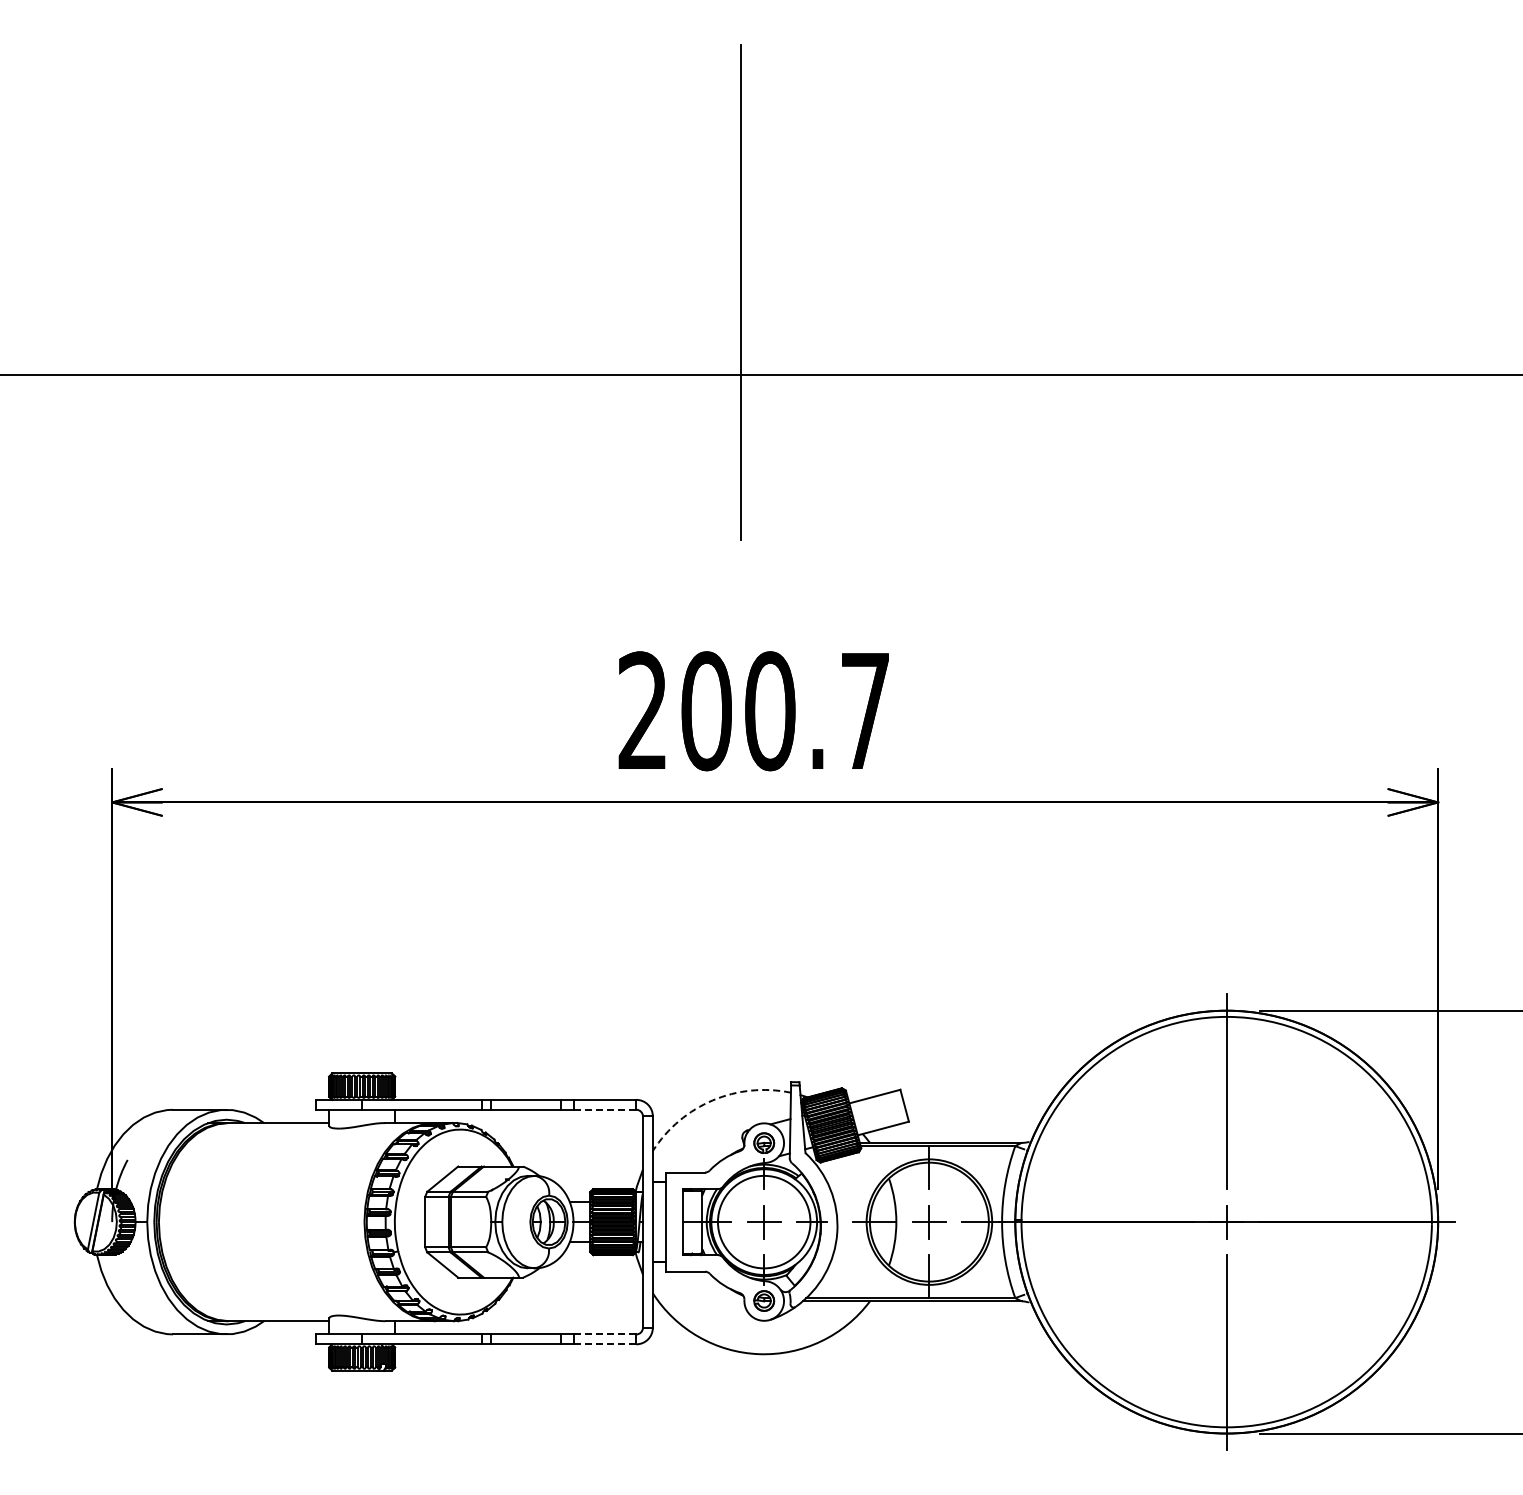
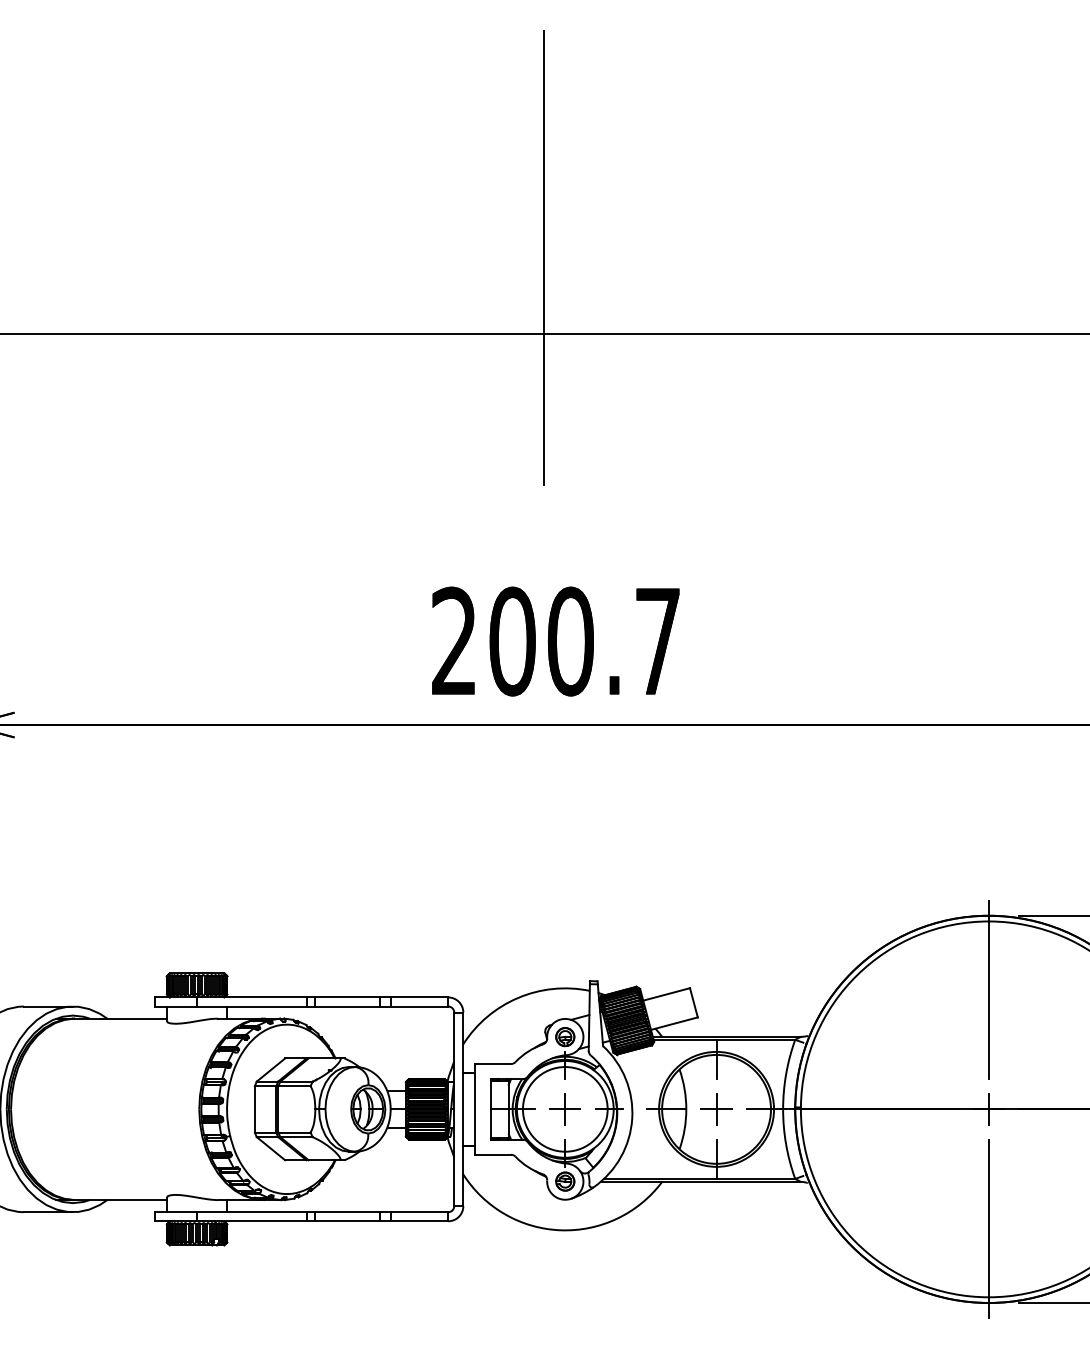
arc: (712, 1100) -> (517, 998), dashed -> solid
line: (605, 1109) -> (419, 1006), dashed -> solid
line: (605, 1334) -> (419, 1212), dashed -> solid
line: (605, 1344) -> (419, 1221), dashed -> solid

